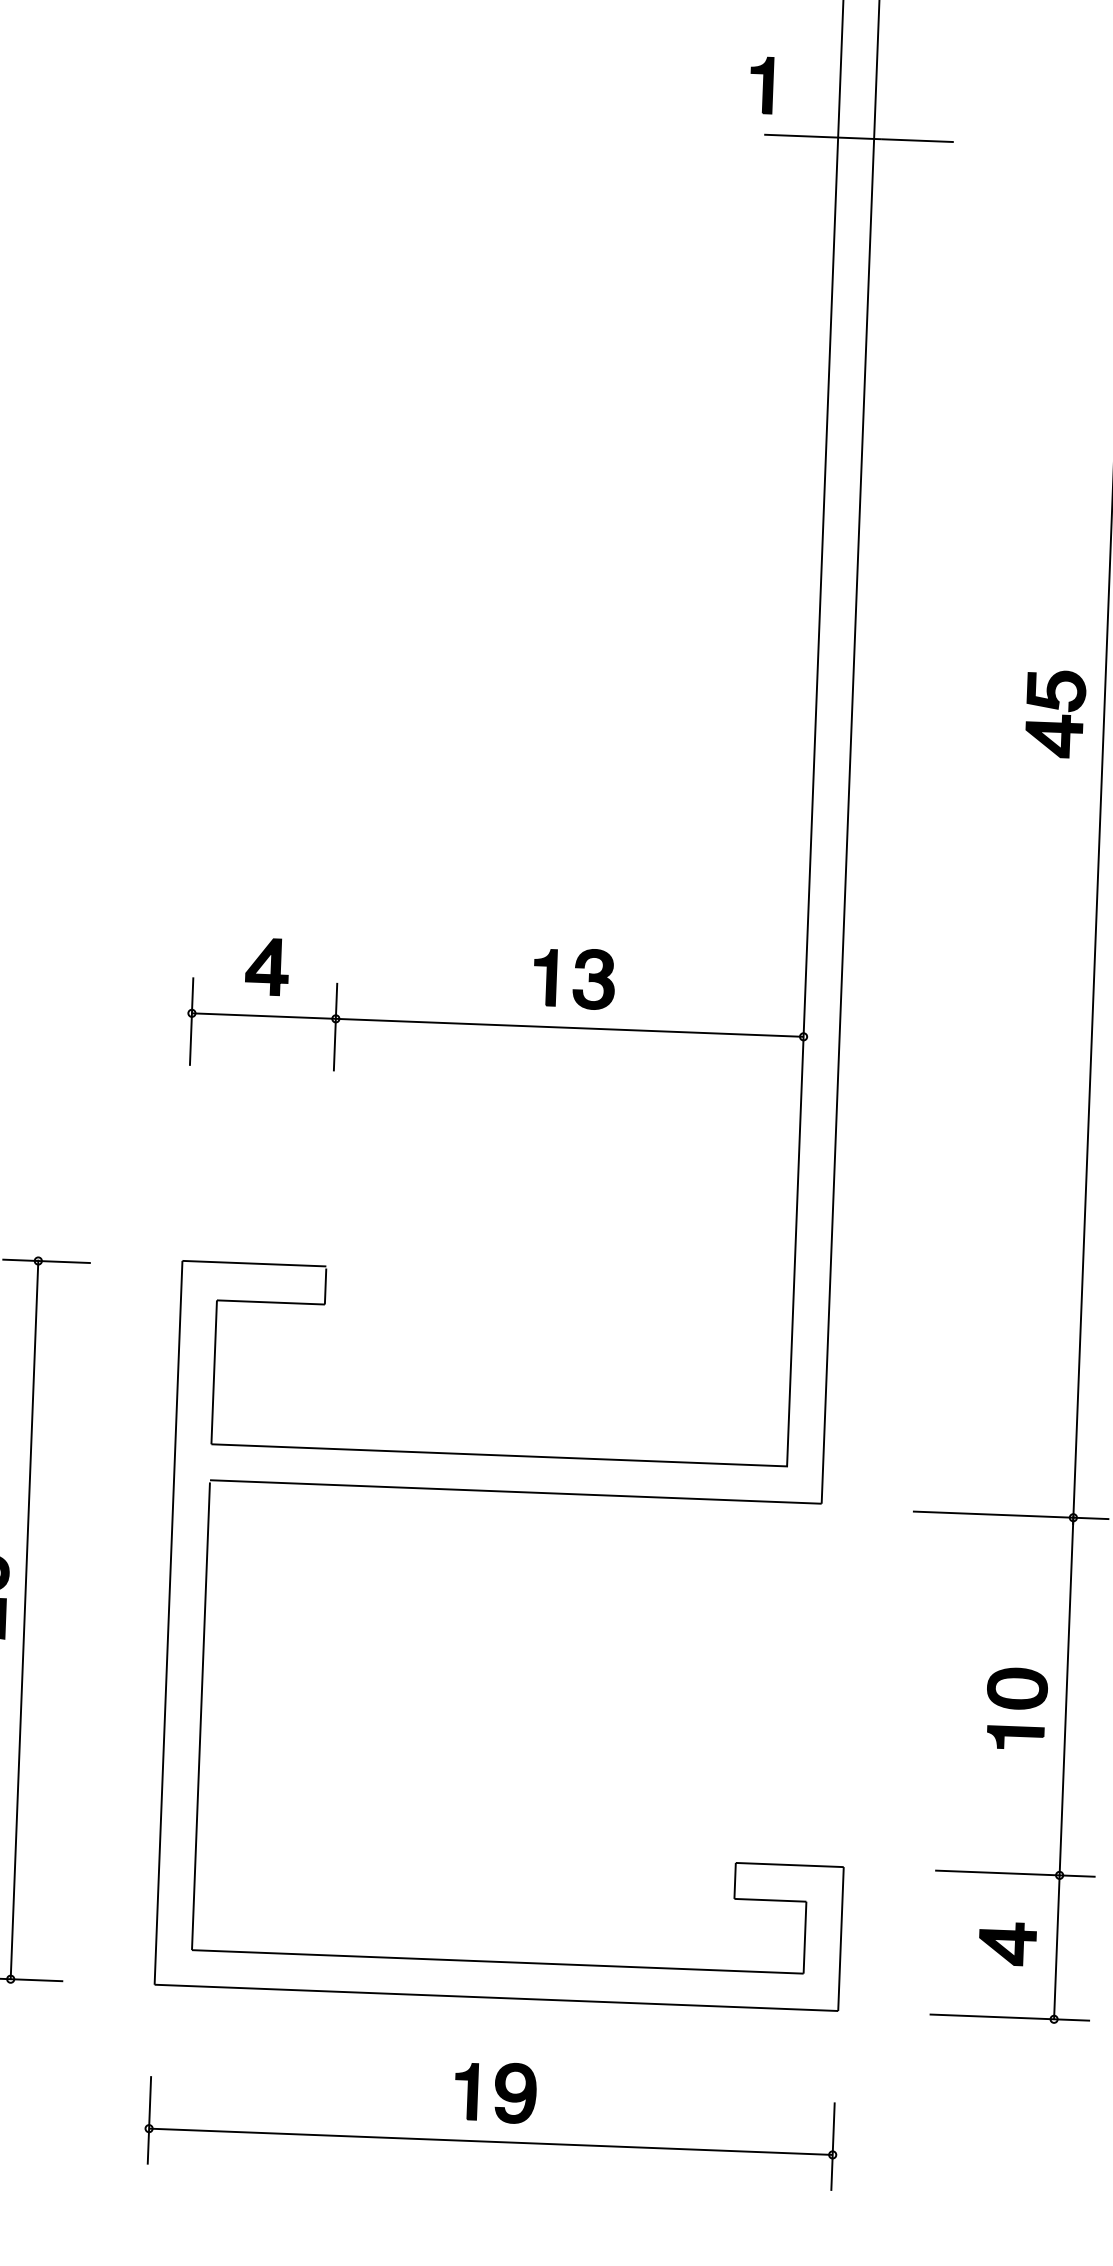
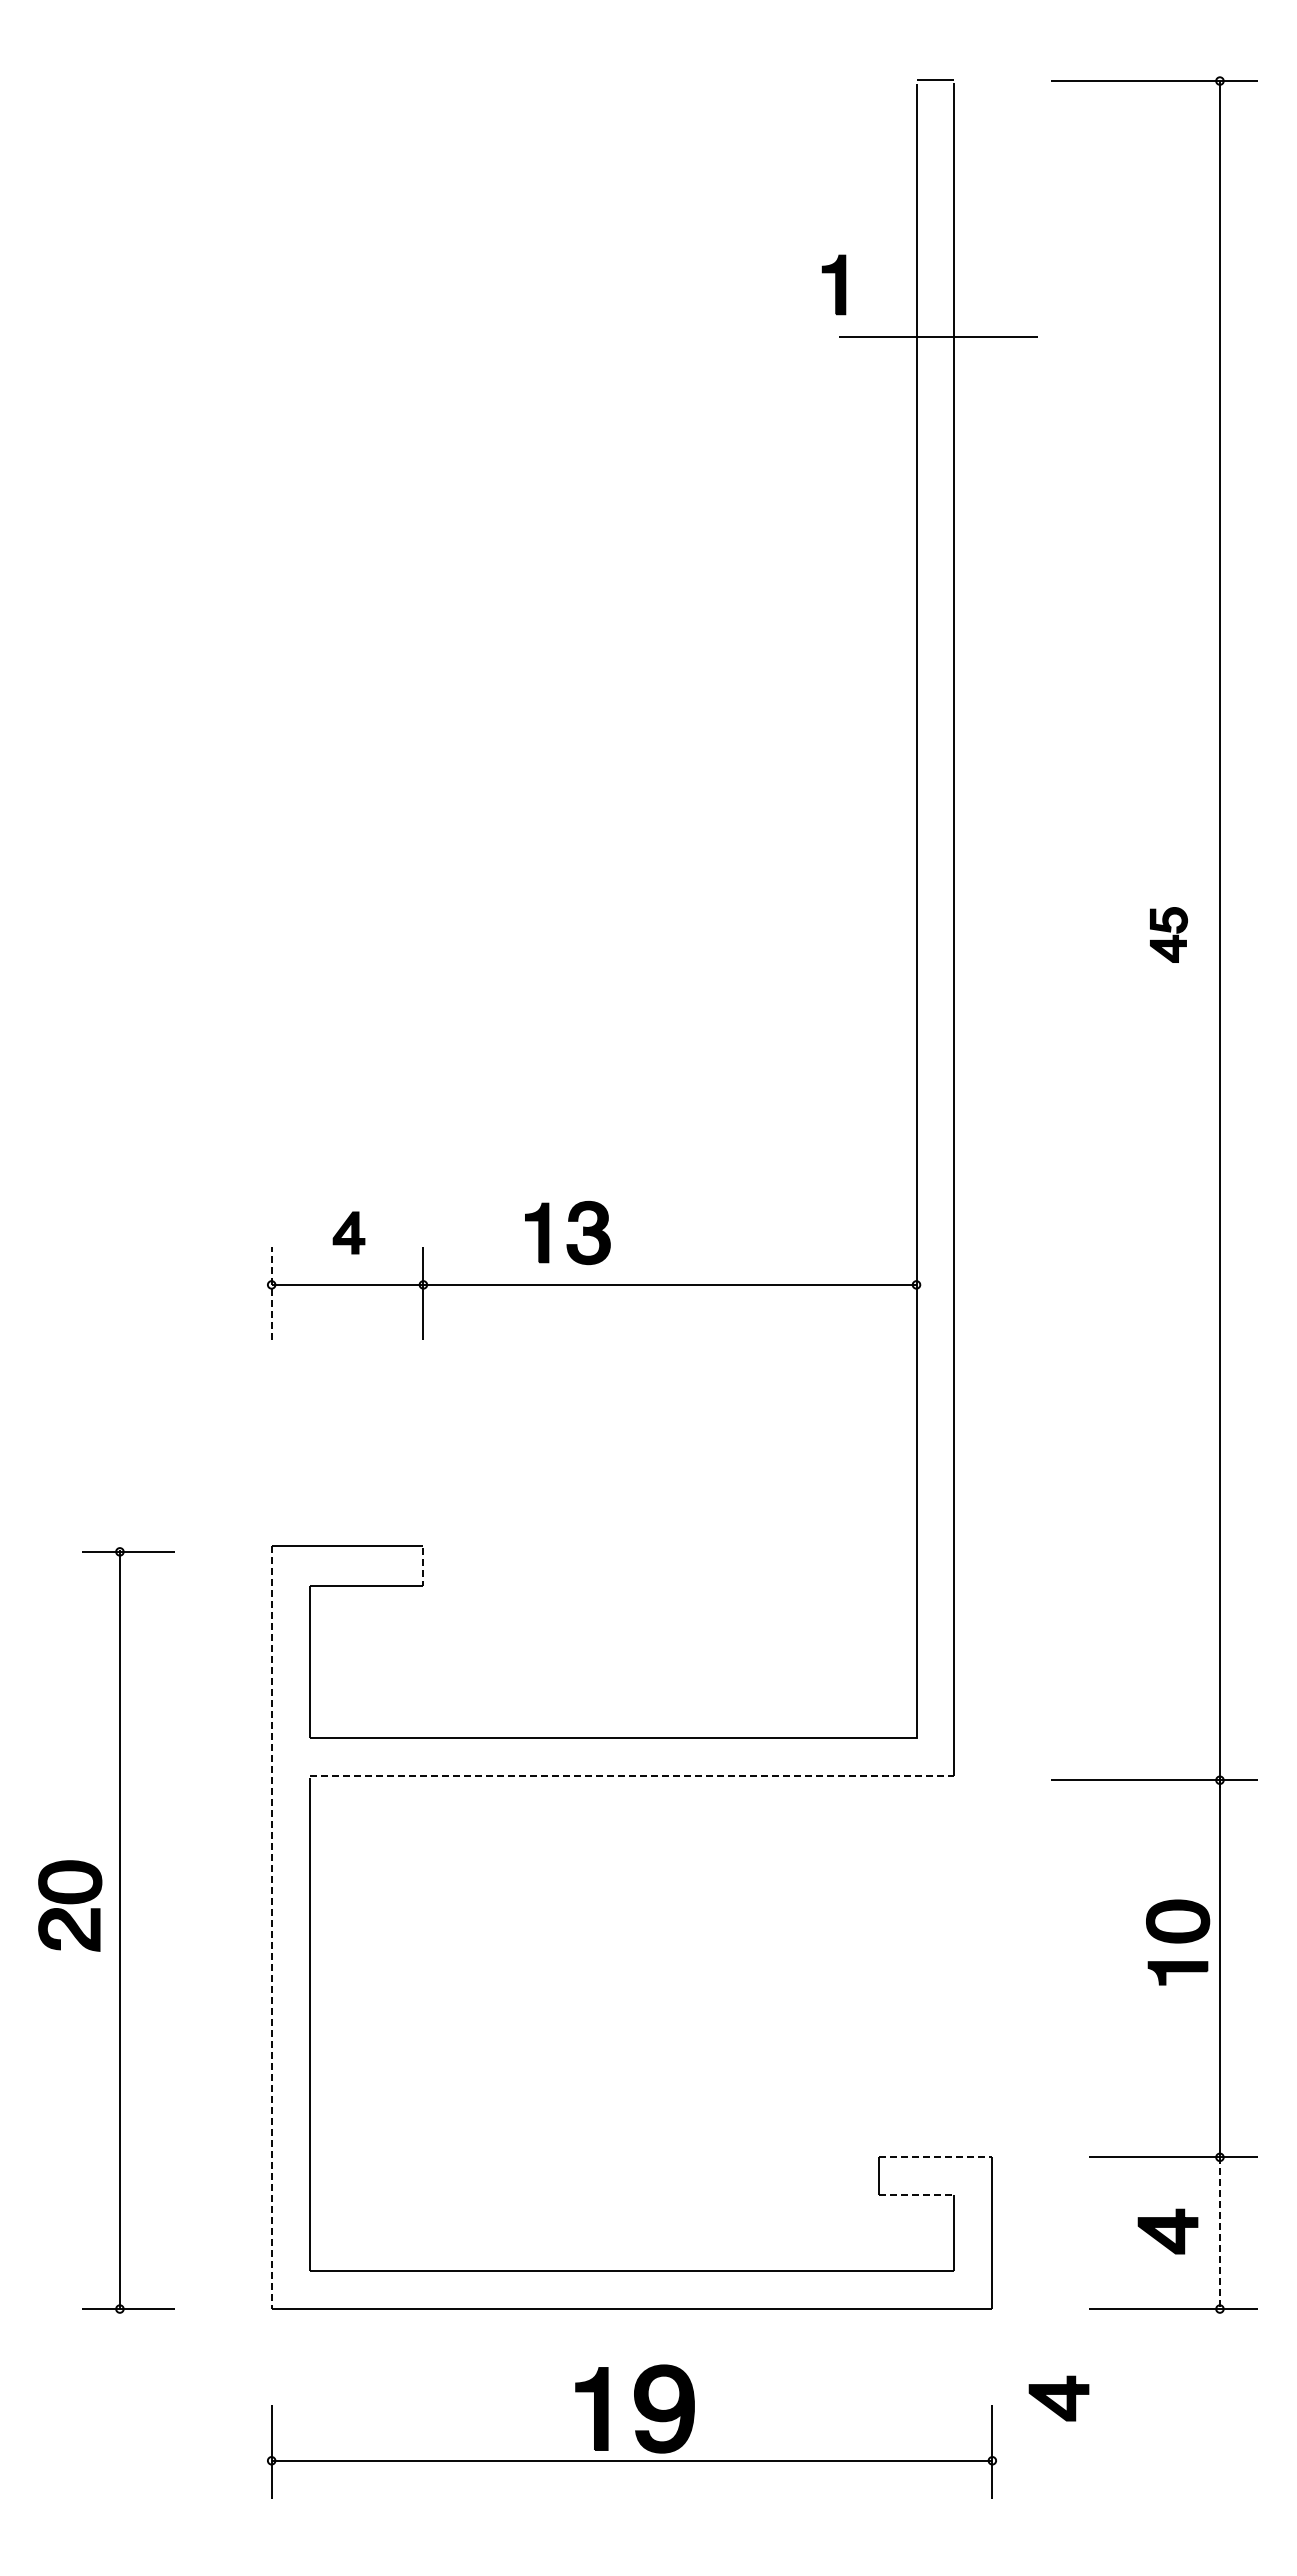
part: (1055, 713) -> (1168, 934), size x0.6
part: (266, 966) -> (348, 1232), size x0.7
part: (573, 989) -> (567, 1244), moved
line: (191, 1021) -> (271, 1293), solid -> dashed
line: (325, 1286) -> (423, 1567), solid -> dashed
line: (516, 1491) -> (632, 1775), solid -> dashed
line: (168, 1622) -> (271, 1927), solid -> dashed
part: (1017, 1708) -> (1178, 1942), moved
line: (789, 1865) -> (935, 2157), solid -> dashed
line: (770, 1900) -> (916, 2195), solid -> dashed
line: (1056, 1947) -> (1219, 2233), solid -> dashed
part: (495, 2092) -> (634, 2408), size x1.4
part: (897, 2098) -> (1058, 2398), added

